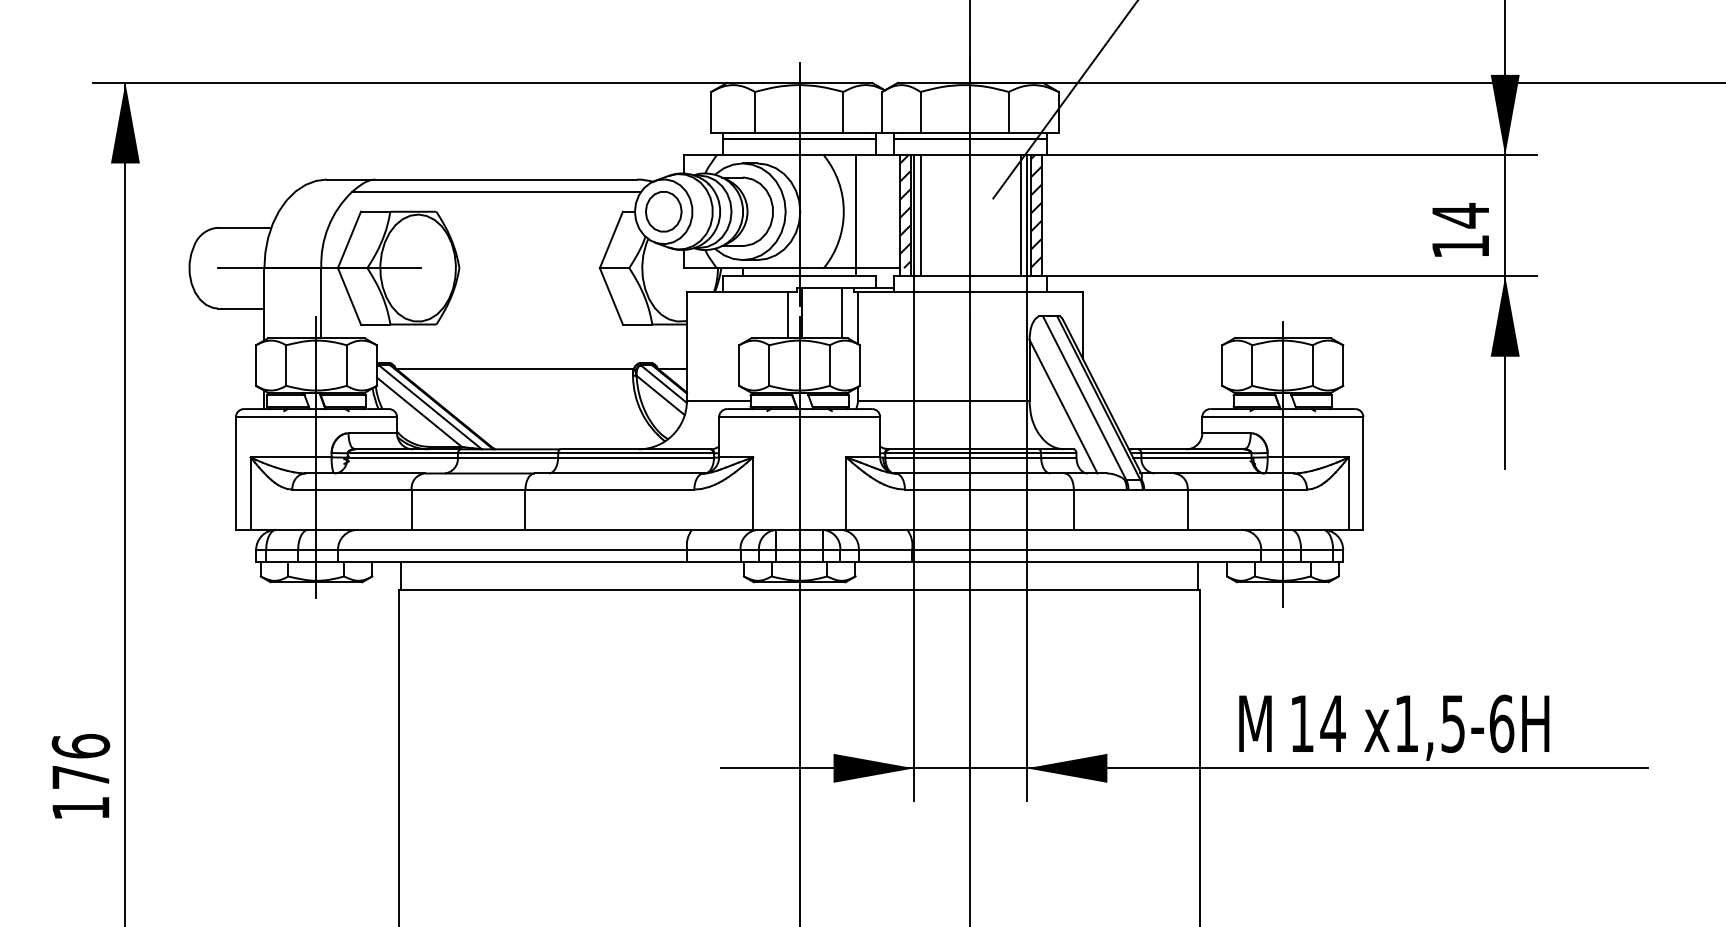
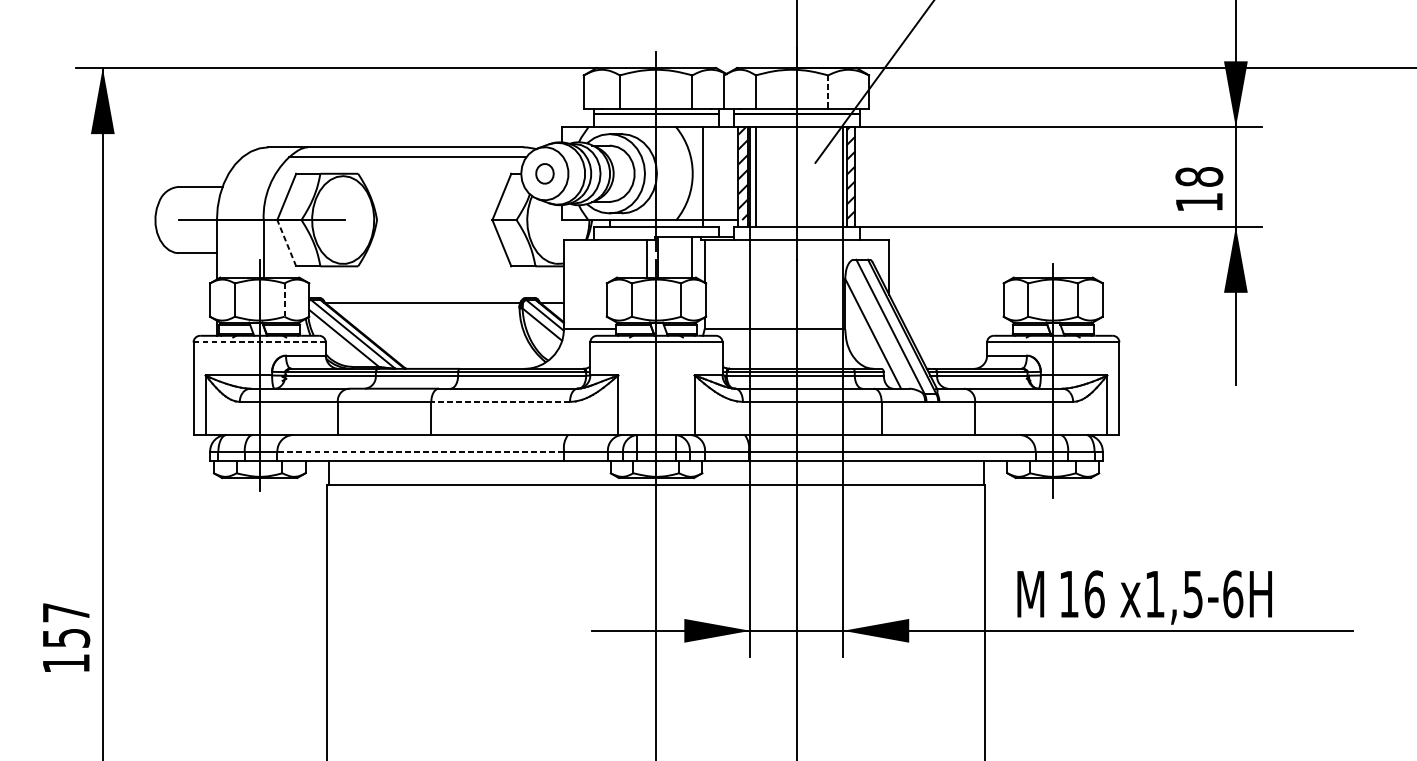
line: (1008, 112) -> (827, 92), solid -> dashed
part: (663, 211) -> (544, 173), size x0.6
line: (1020, 215) -> (837, 176), removed
text: (1460, 215) -> (1199, 176), 14 -> 18
line: (349, 295) -> (286, 242), solid -> dashed
line: (346, 366) -> (284, 300), solid -> dashed
line: (316, 417) -> (259, 342), solid -> dashed
line: (609, 489) -> (500, 401), solid -> dashed
line: (512, 549) -> (420, 451), solid -> dashed
text: (1332, 723) -> (1094, 594), 14 -> 16
text: (80, 761) -> (65, 625), 176 -> 157

